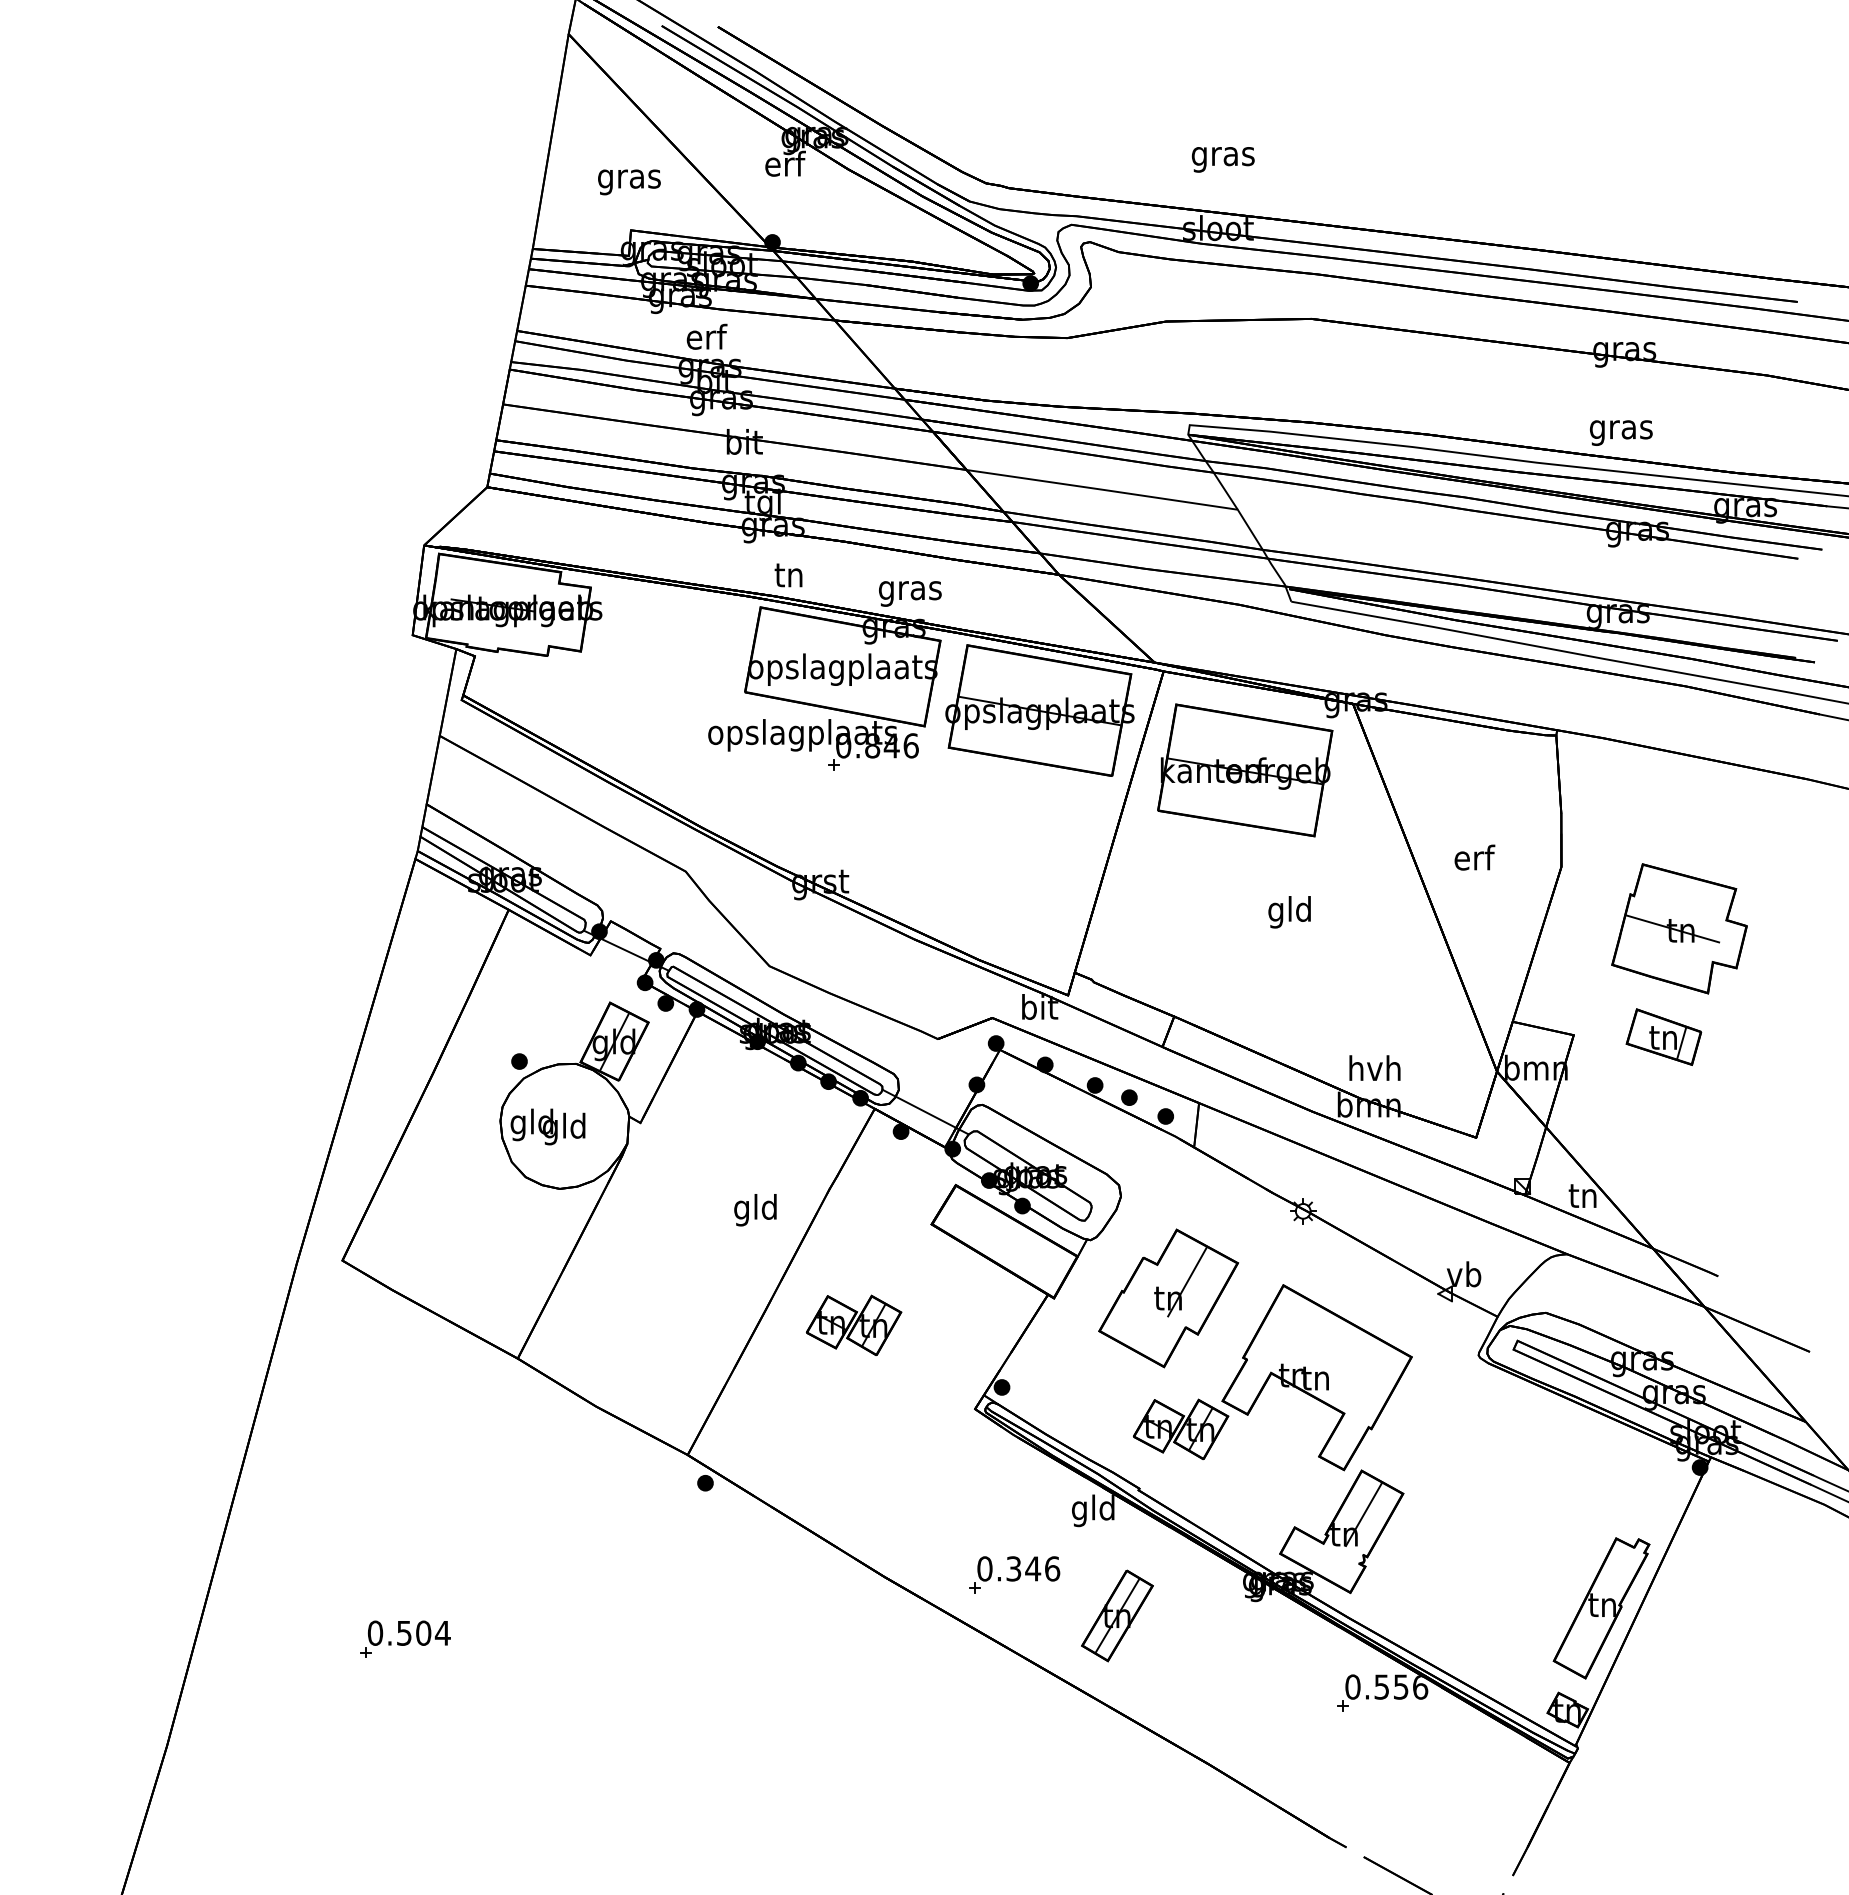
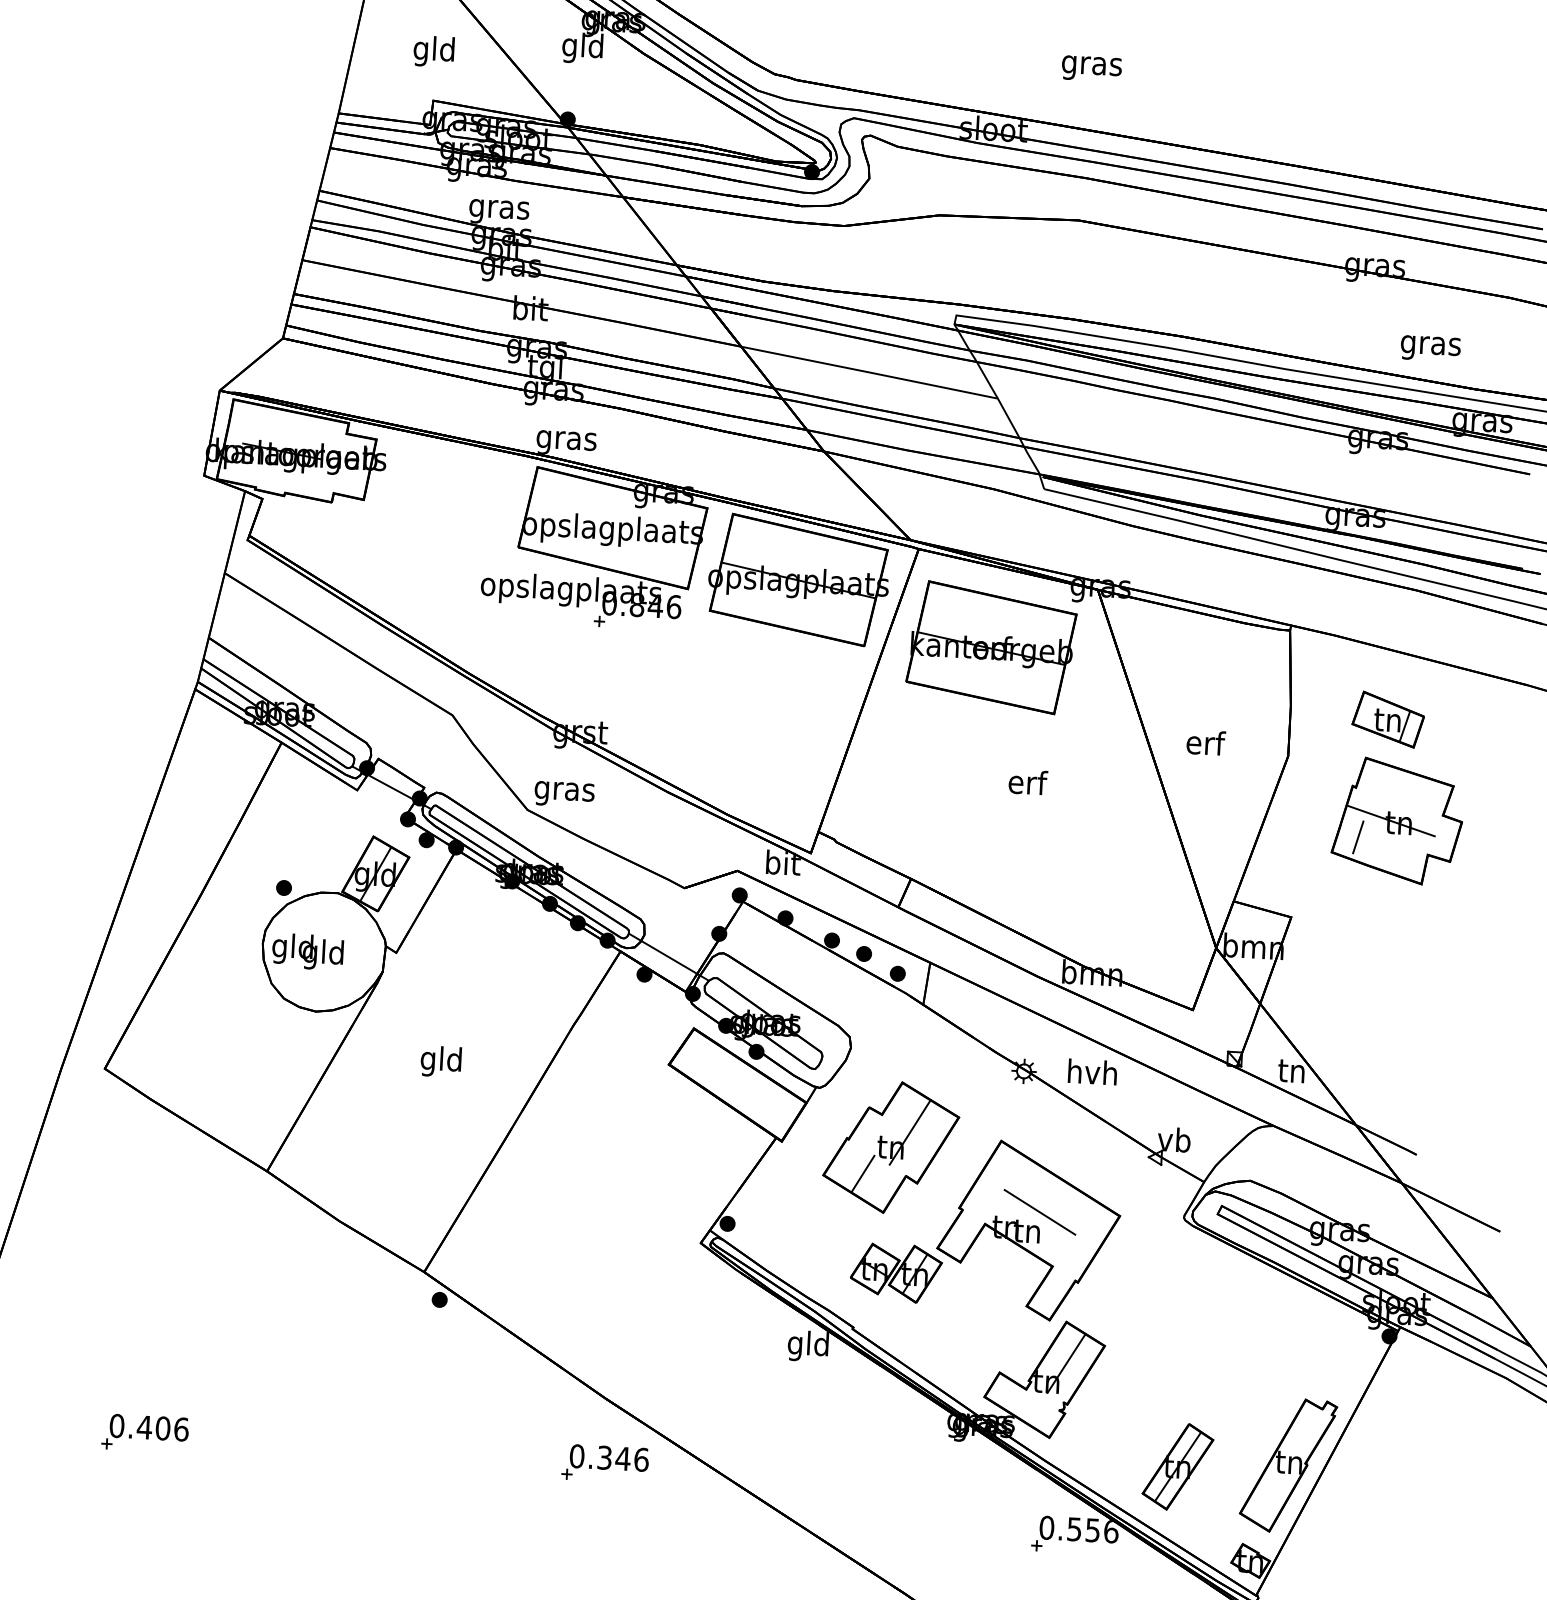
text: (1222, 159) -> (1091, 68), moved
text: (783, 166) -> (582, 47), erf -> gld
text: (629, 178) -> (434, 51), gras -> gld
text: (705, 339) -> (498, 208), erf -> gras
text: (1621, 432) -> (1430, 348), moved
text: (789, 578) -> (566, 441), tn -> gras
text: (910, 593) -> (564, 794), moved
text: (1289, 912) -> (1026, 785), gld -> erf
line: (1638, 947) -> (1357, 837), added
part: (1663, 1036) -> (1387, 719), moved
text: (1374, 1067) -> (1092, 1071), moved
text: (755, 1210) -> (441, 1061), moved
part: (854, 1324) -> (590, 1156), removed
line: (1140, 1327) -> (862, 1173), added
line: (1327, 1357) -> (1039, 1212), added
part: (1014, 1574) -> (605, 1463), moved
part: (1117, 1615) -> (1178, 1466), moved
text: (423, 1632) -> (162, 1427), 0.504 -> 0.406

